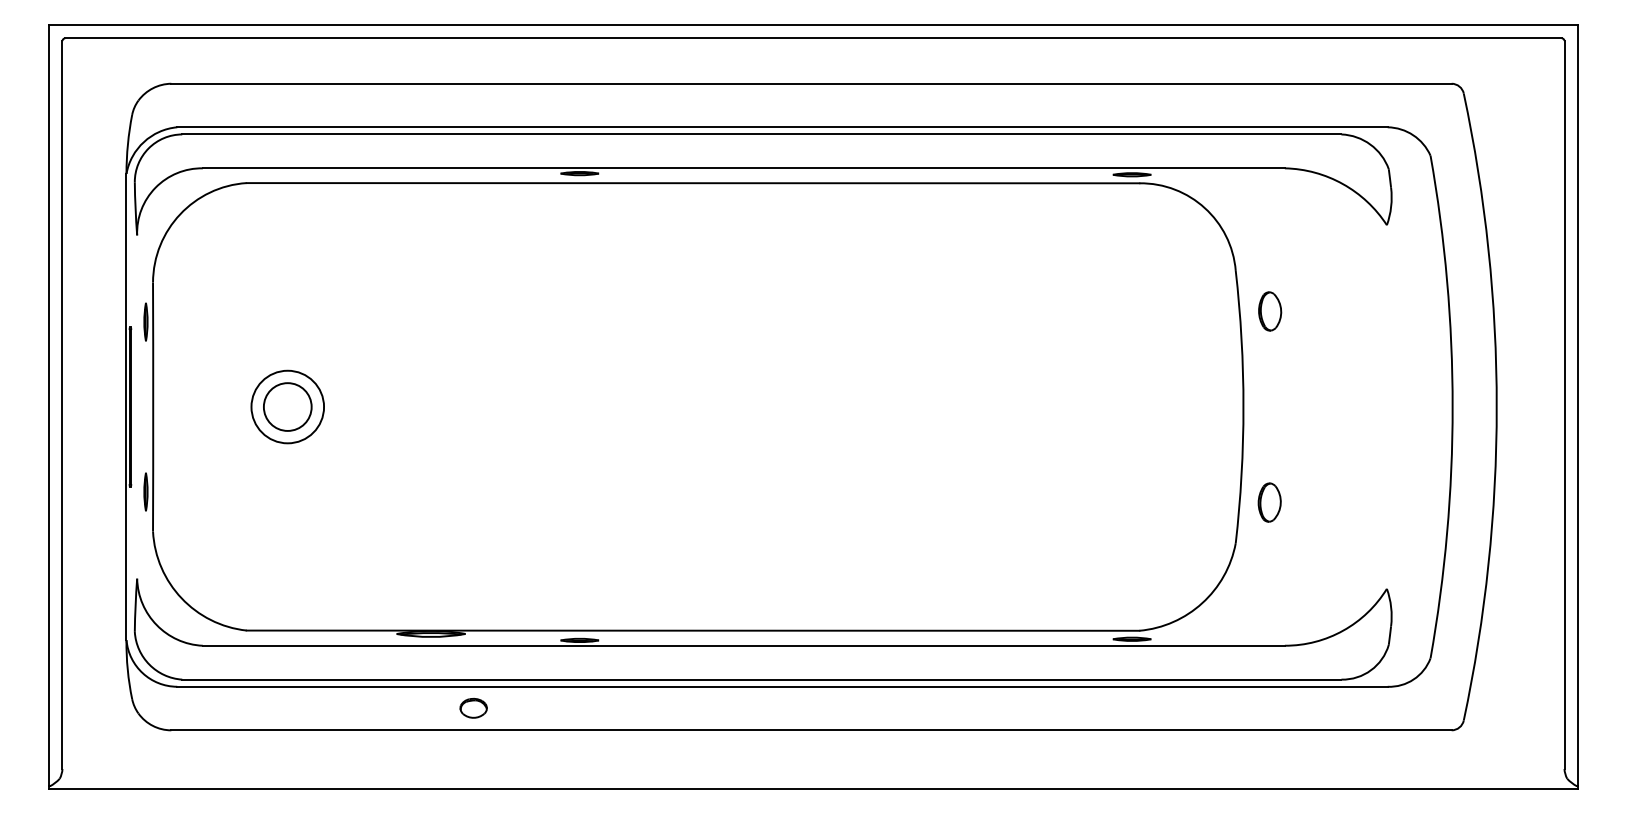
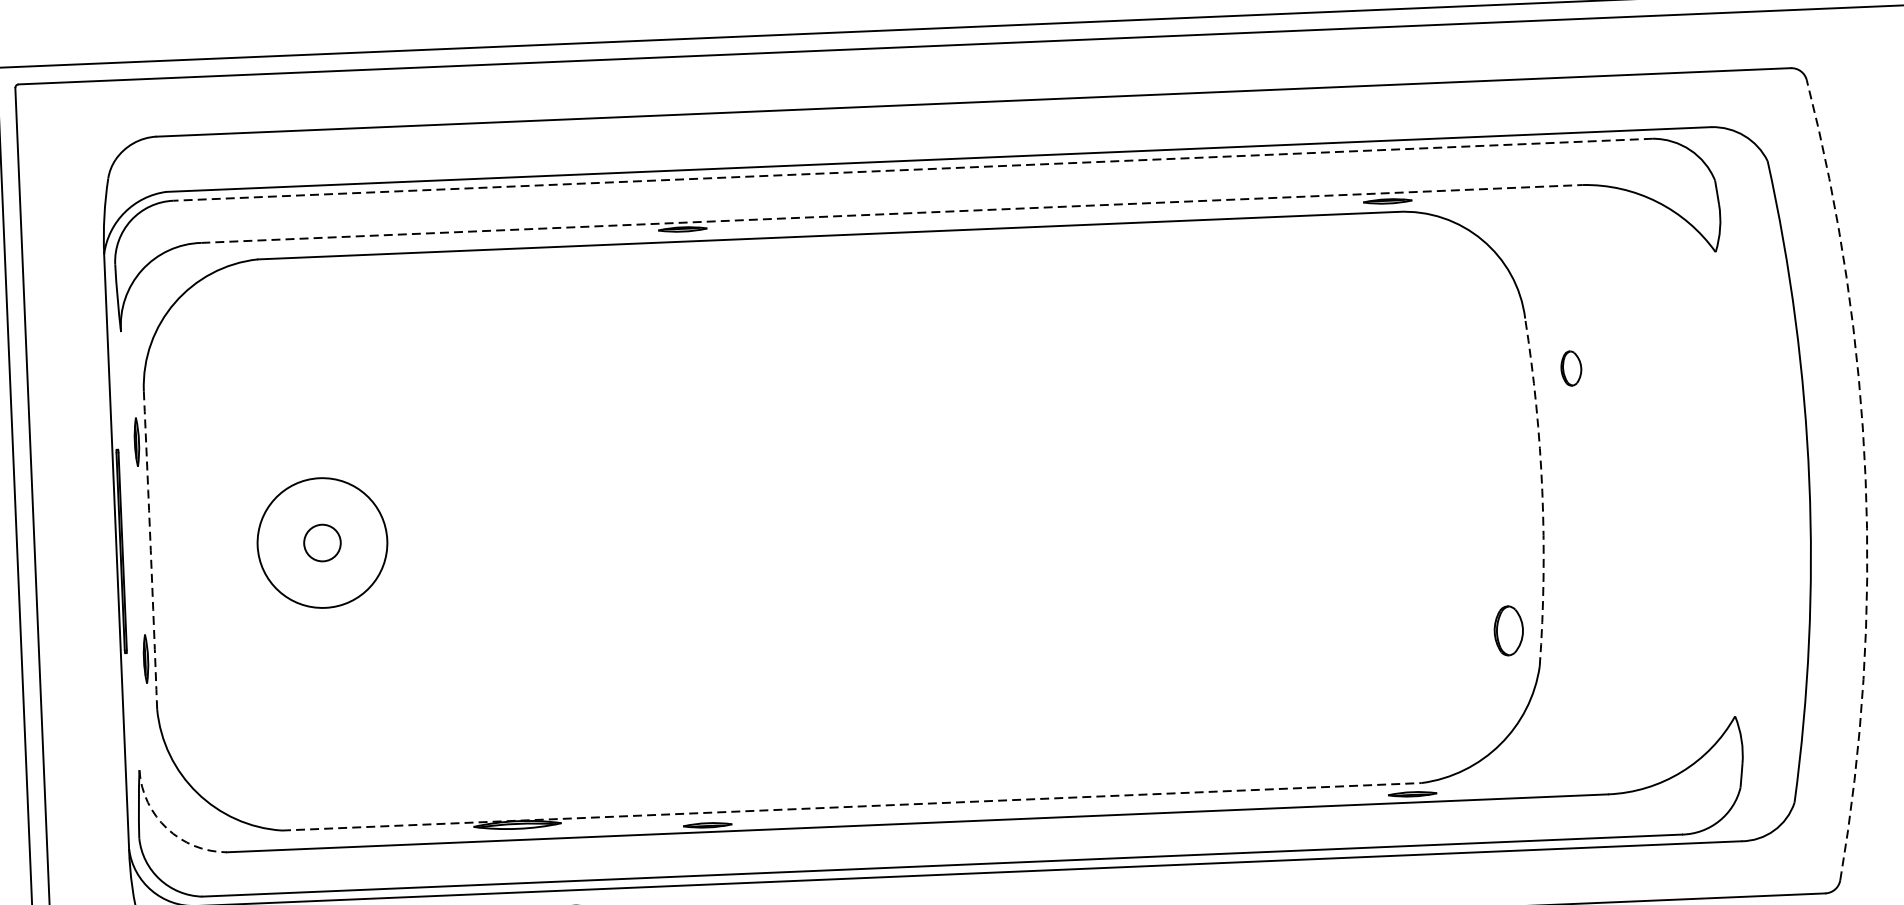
line: (761, 134) -> (912, 169), solid -> dashed
line: (744, 168) -> (892, 214), solid -> dashed
part: (1270, 311) -> (1571, 368), size x0.7
circle: (287, 406) -> (322, 542), size x0.6
circle: (287, 406) -> (322, 542), size x1.4
arc: (153, 407) -> (151, 550), solid -> dashed
arc: (1243, 407) -> (1542, 492), solid -> dashed
arc: (1496, 407) -> (1865, 478), solid -> dashed
part: (1269, 502) -> (1508, 630), moved
arc: (156, 625) -> (166, 828), solid -> dashed
line: (693, 630) -> (852, 806), solid -> dashed

